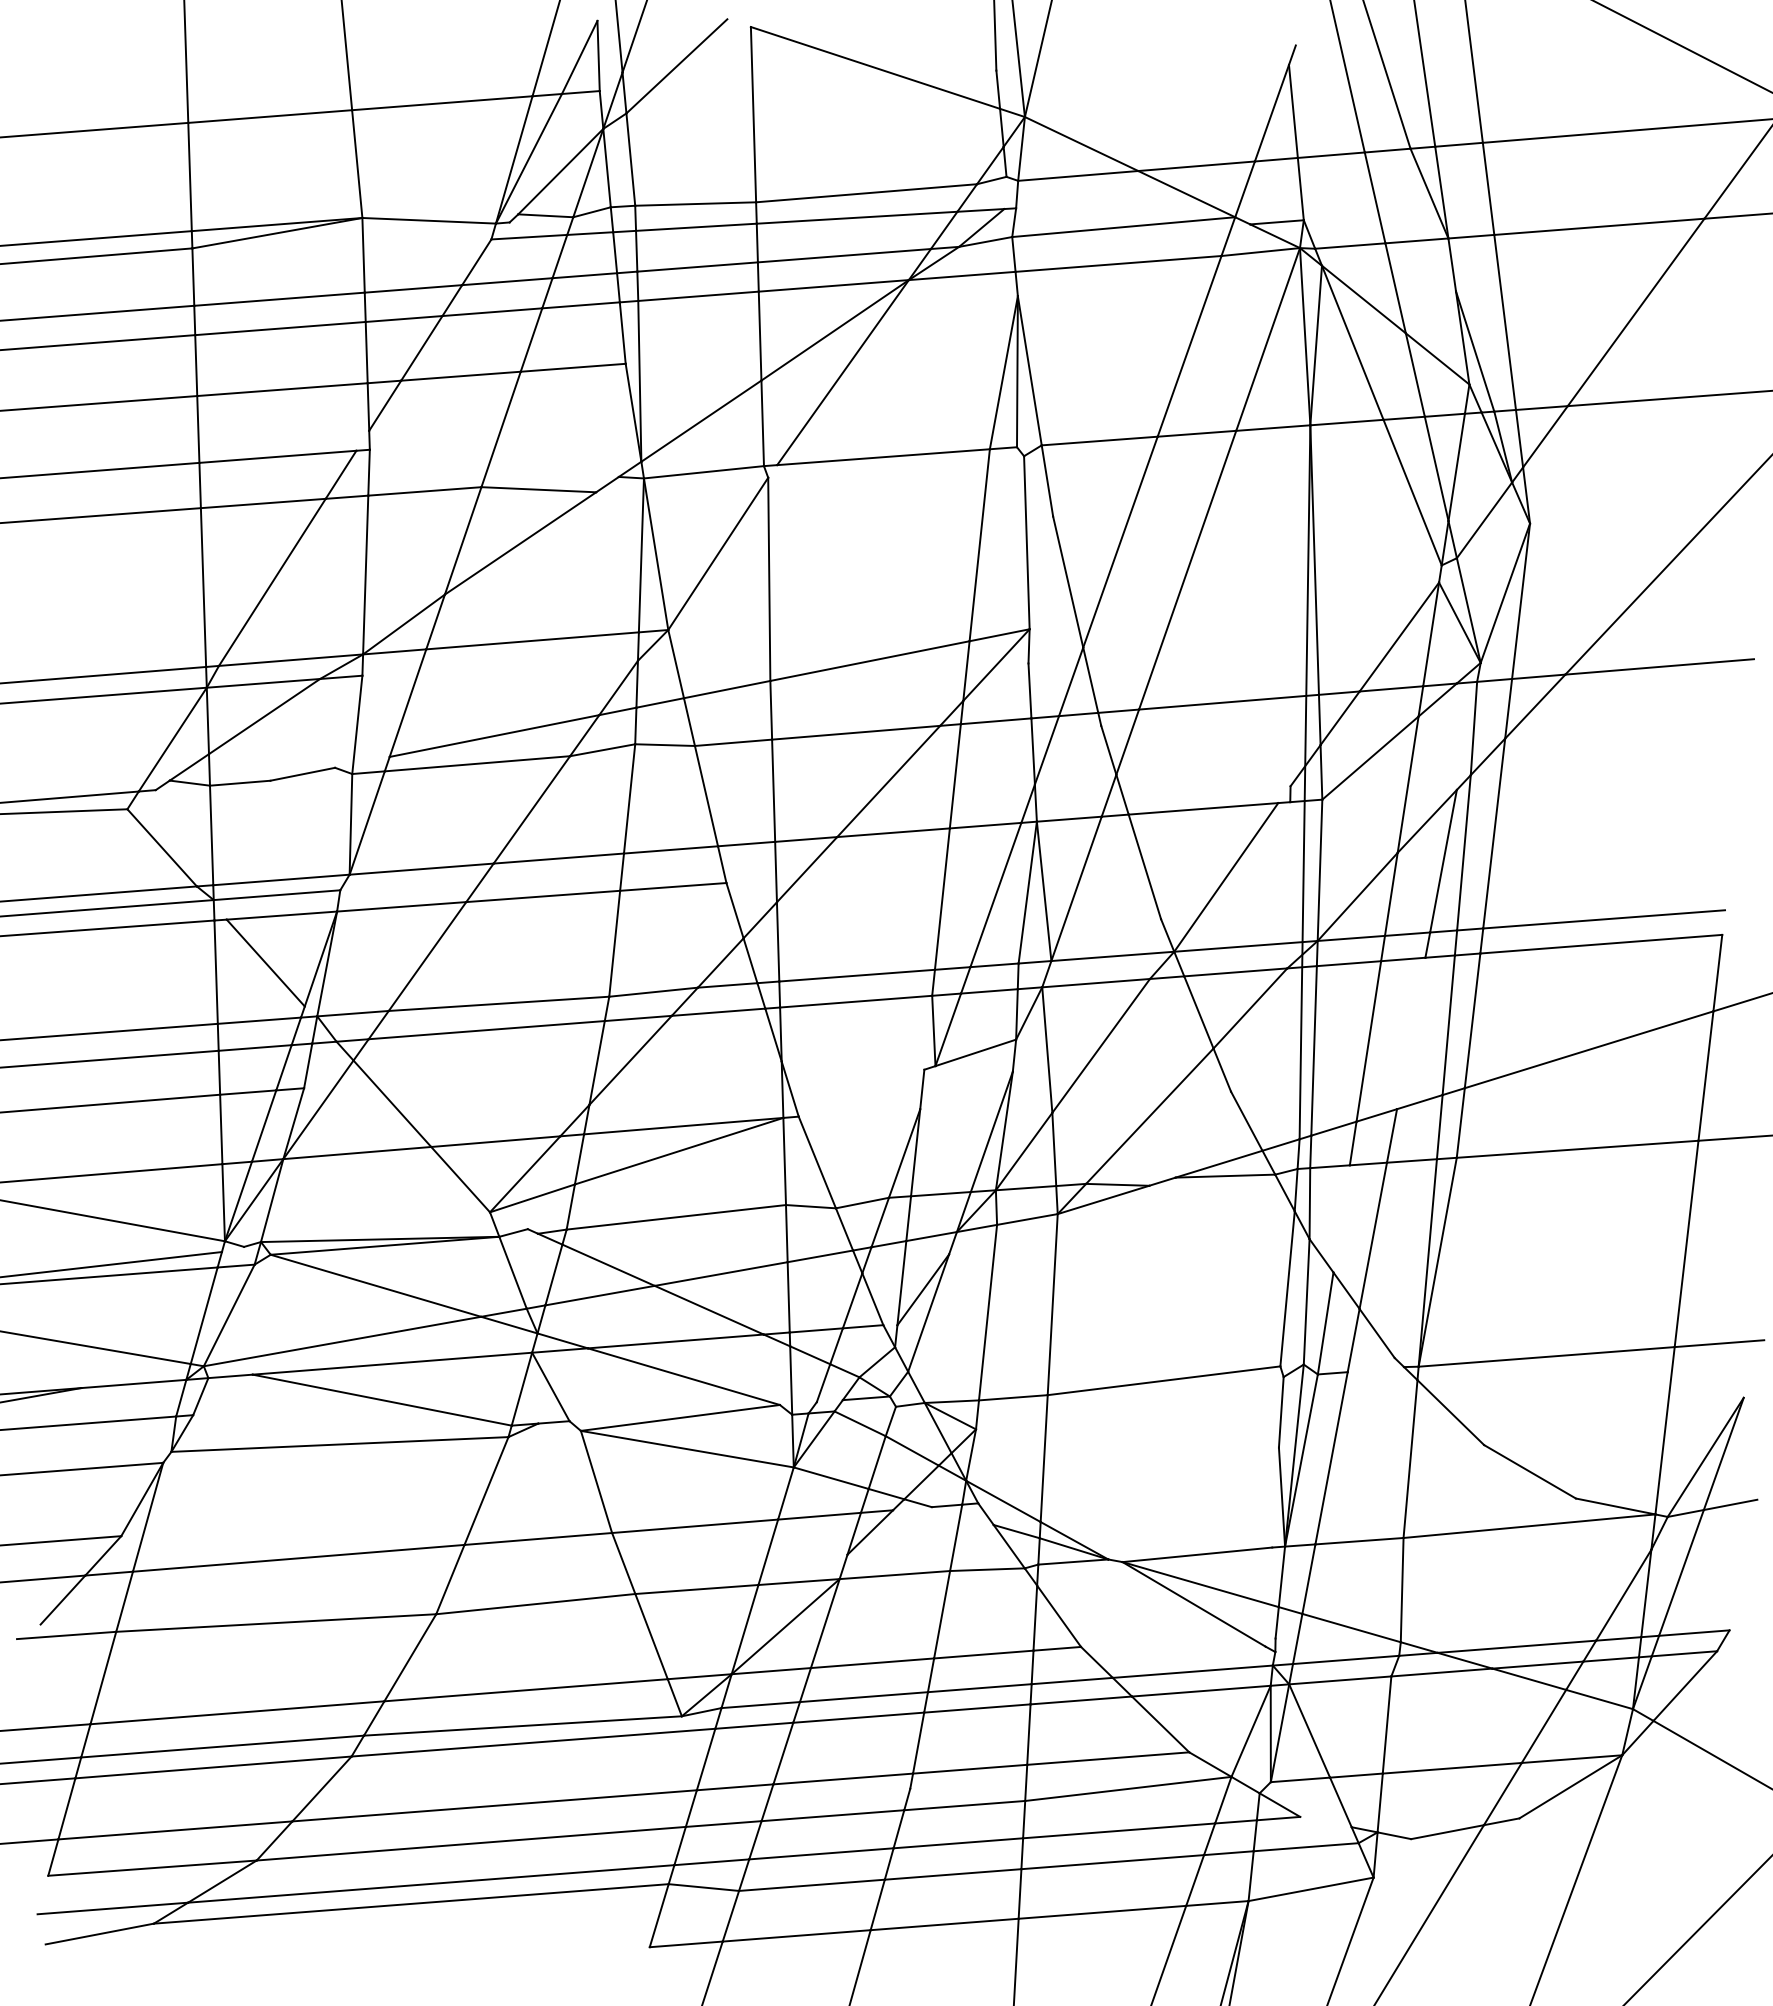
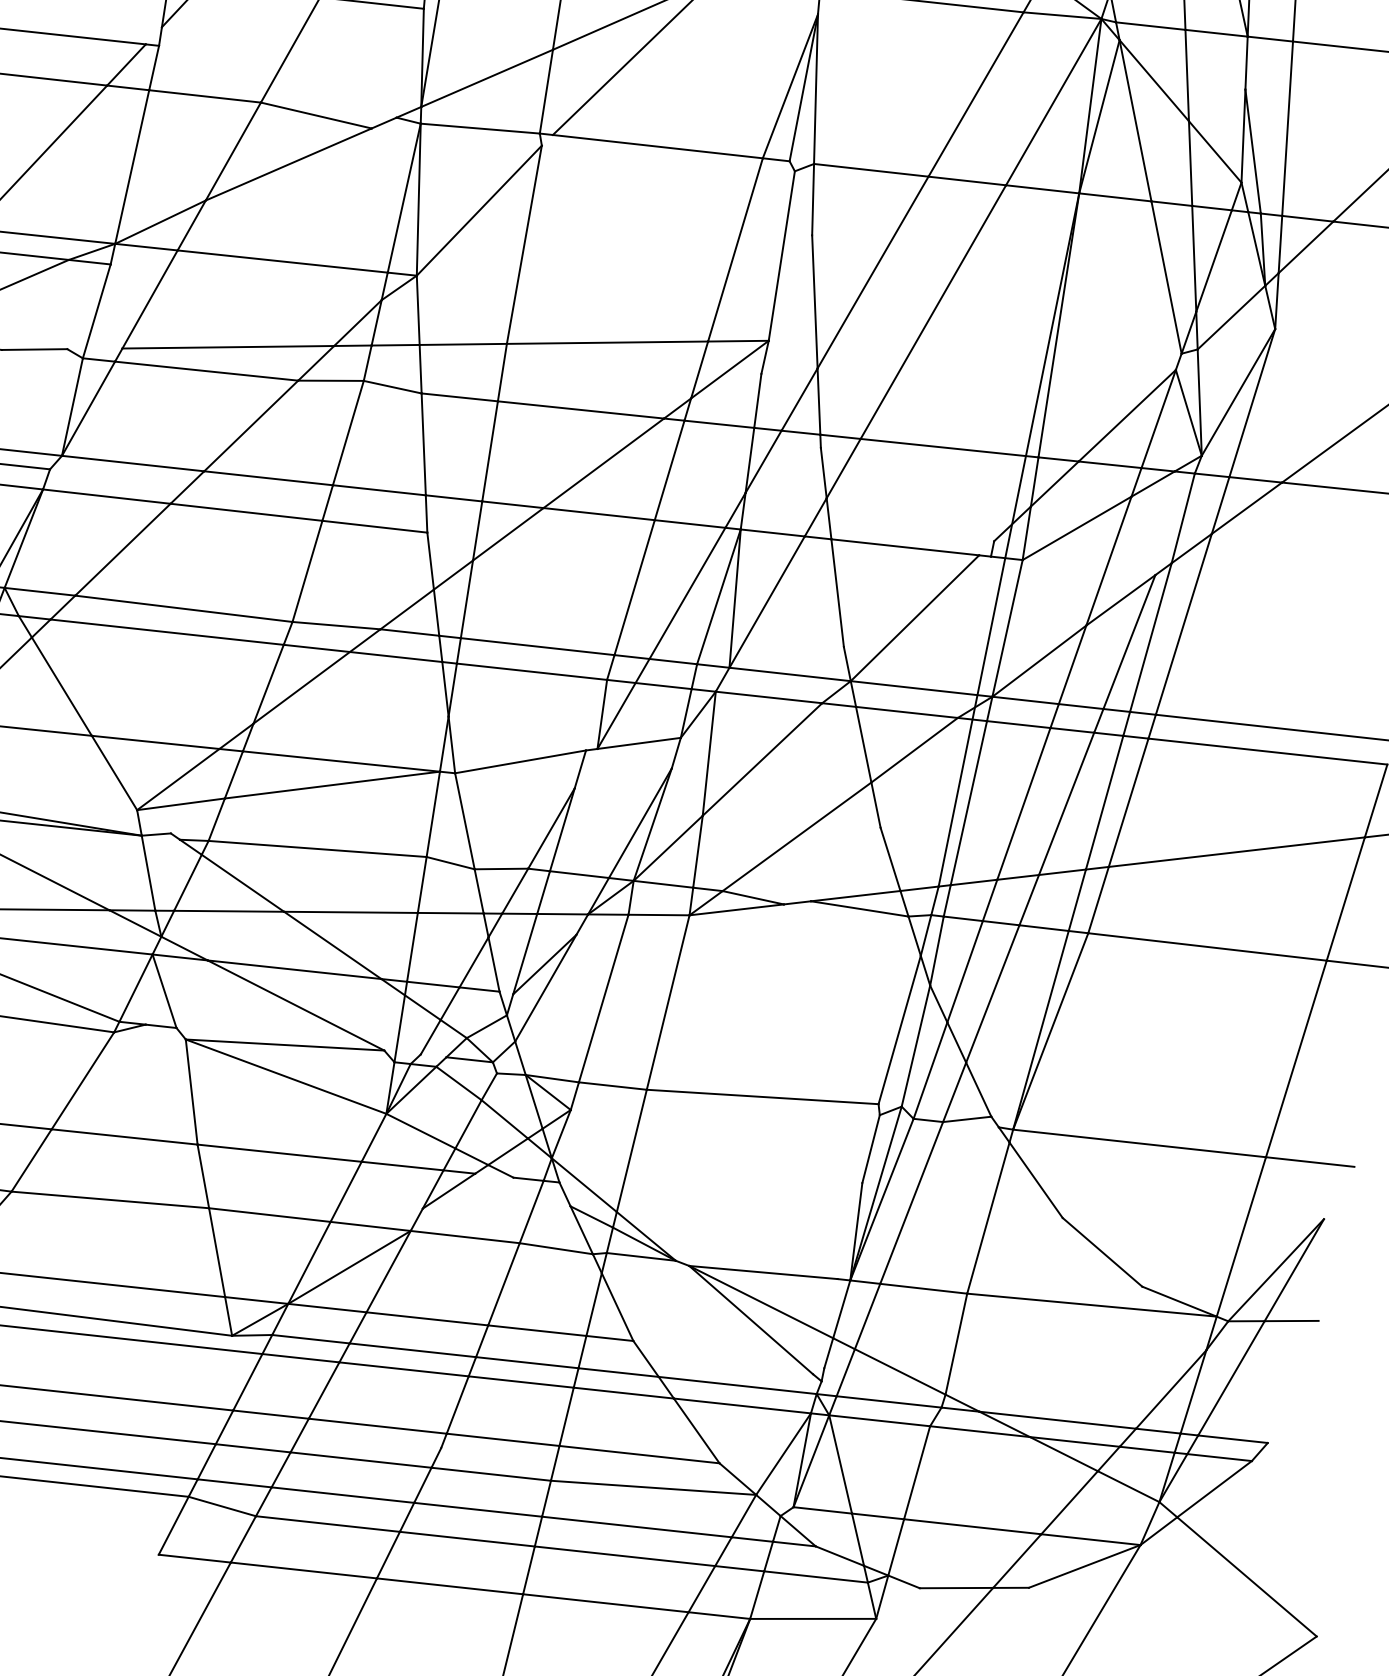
line: (1411, 1033) -> (1066, 803), added
line: (861, 1092) -> (520, 761), added
line: (1341, 1218) -> (965, 971), added
line: (1370, 1364) -> (966, 1118), added
line: (1325, 1821) -> (839, 1555), added

